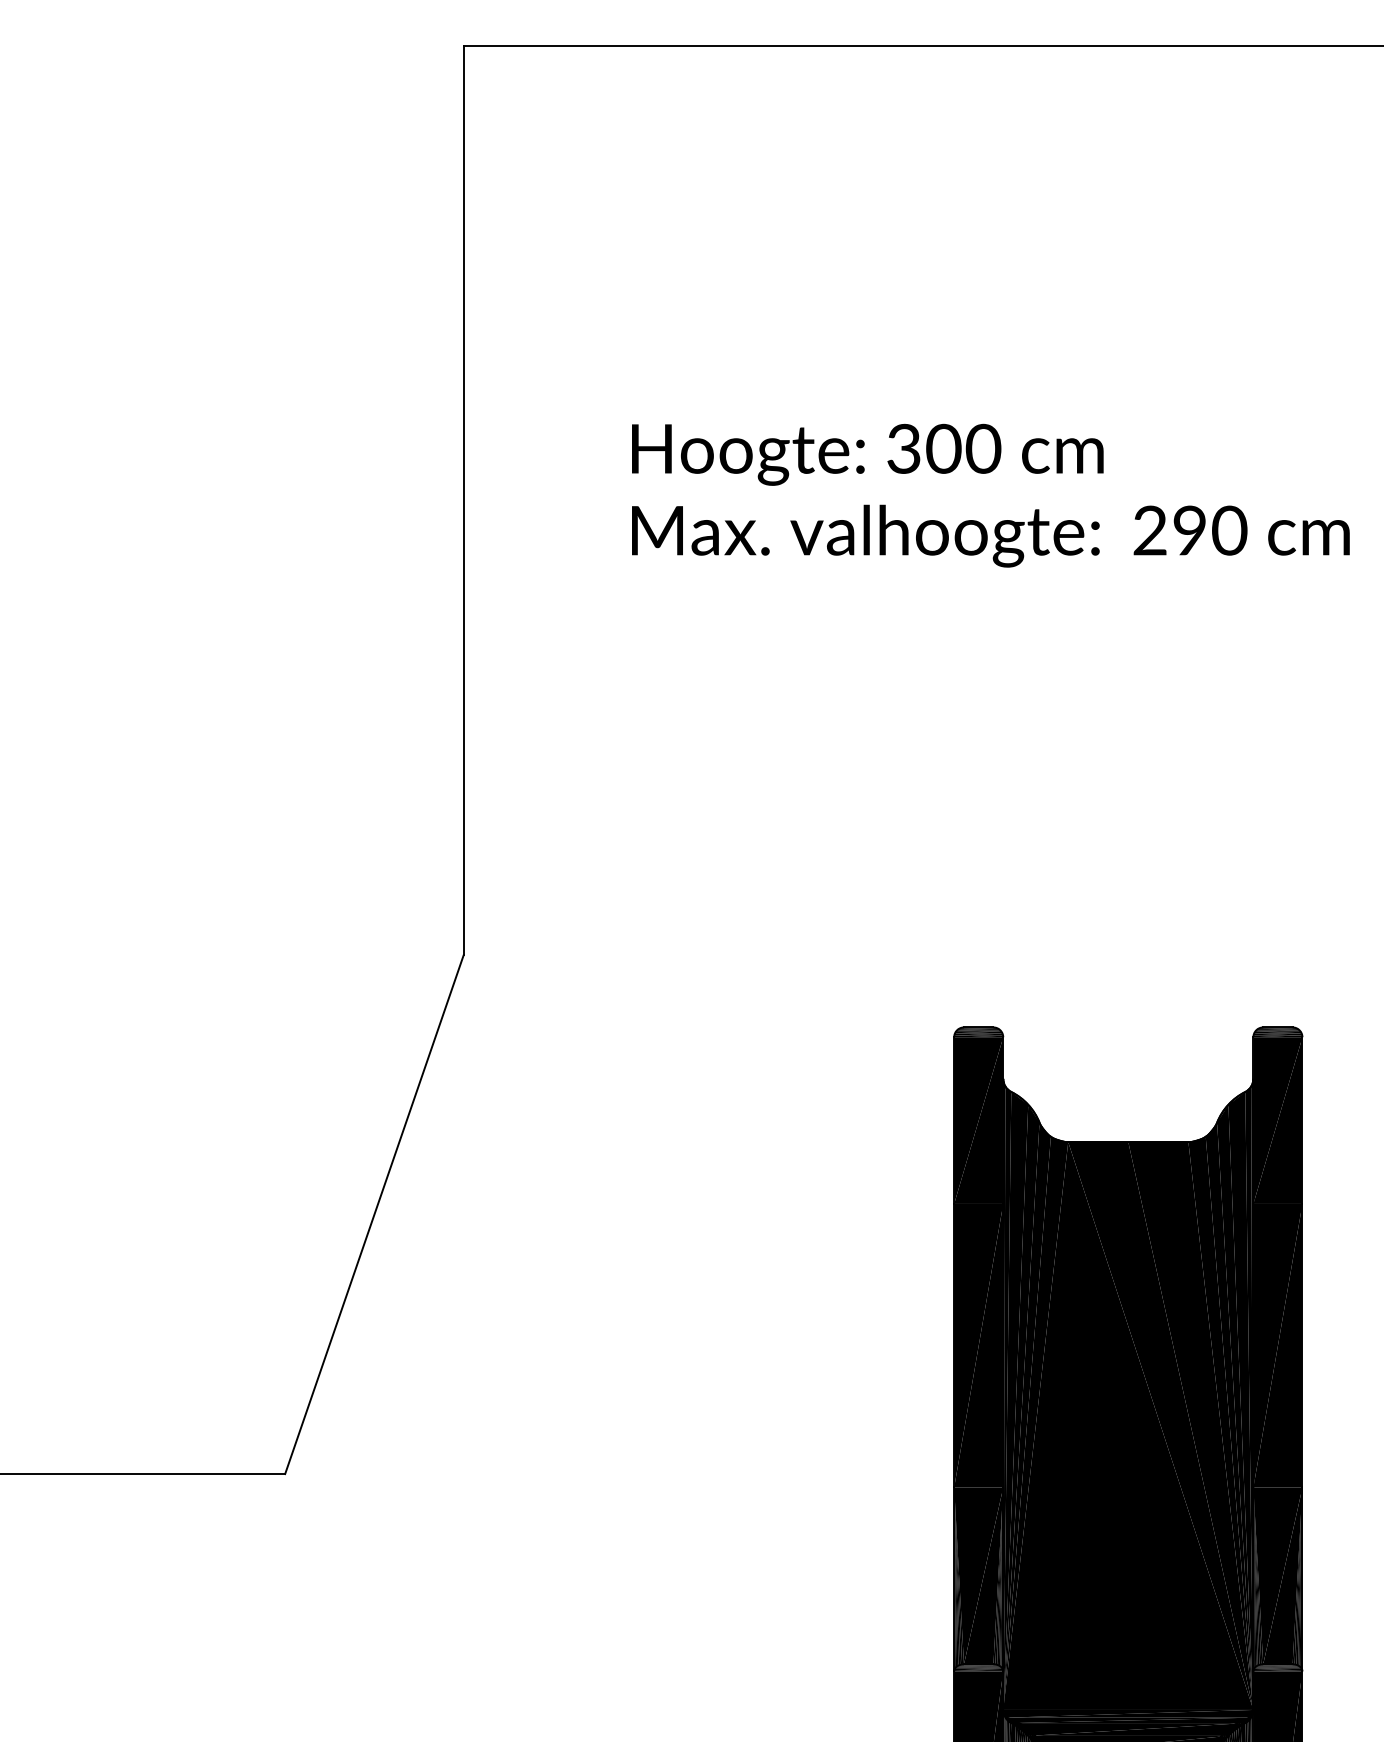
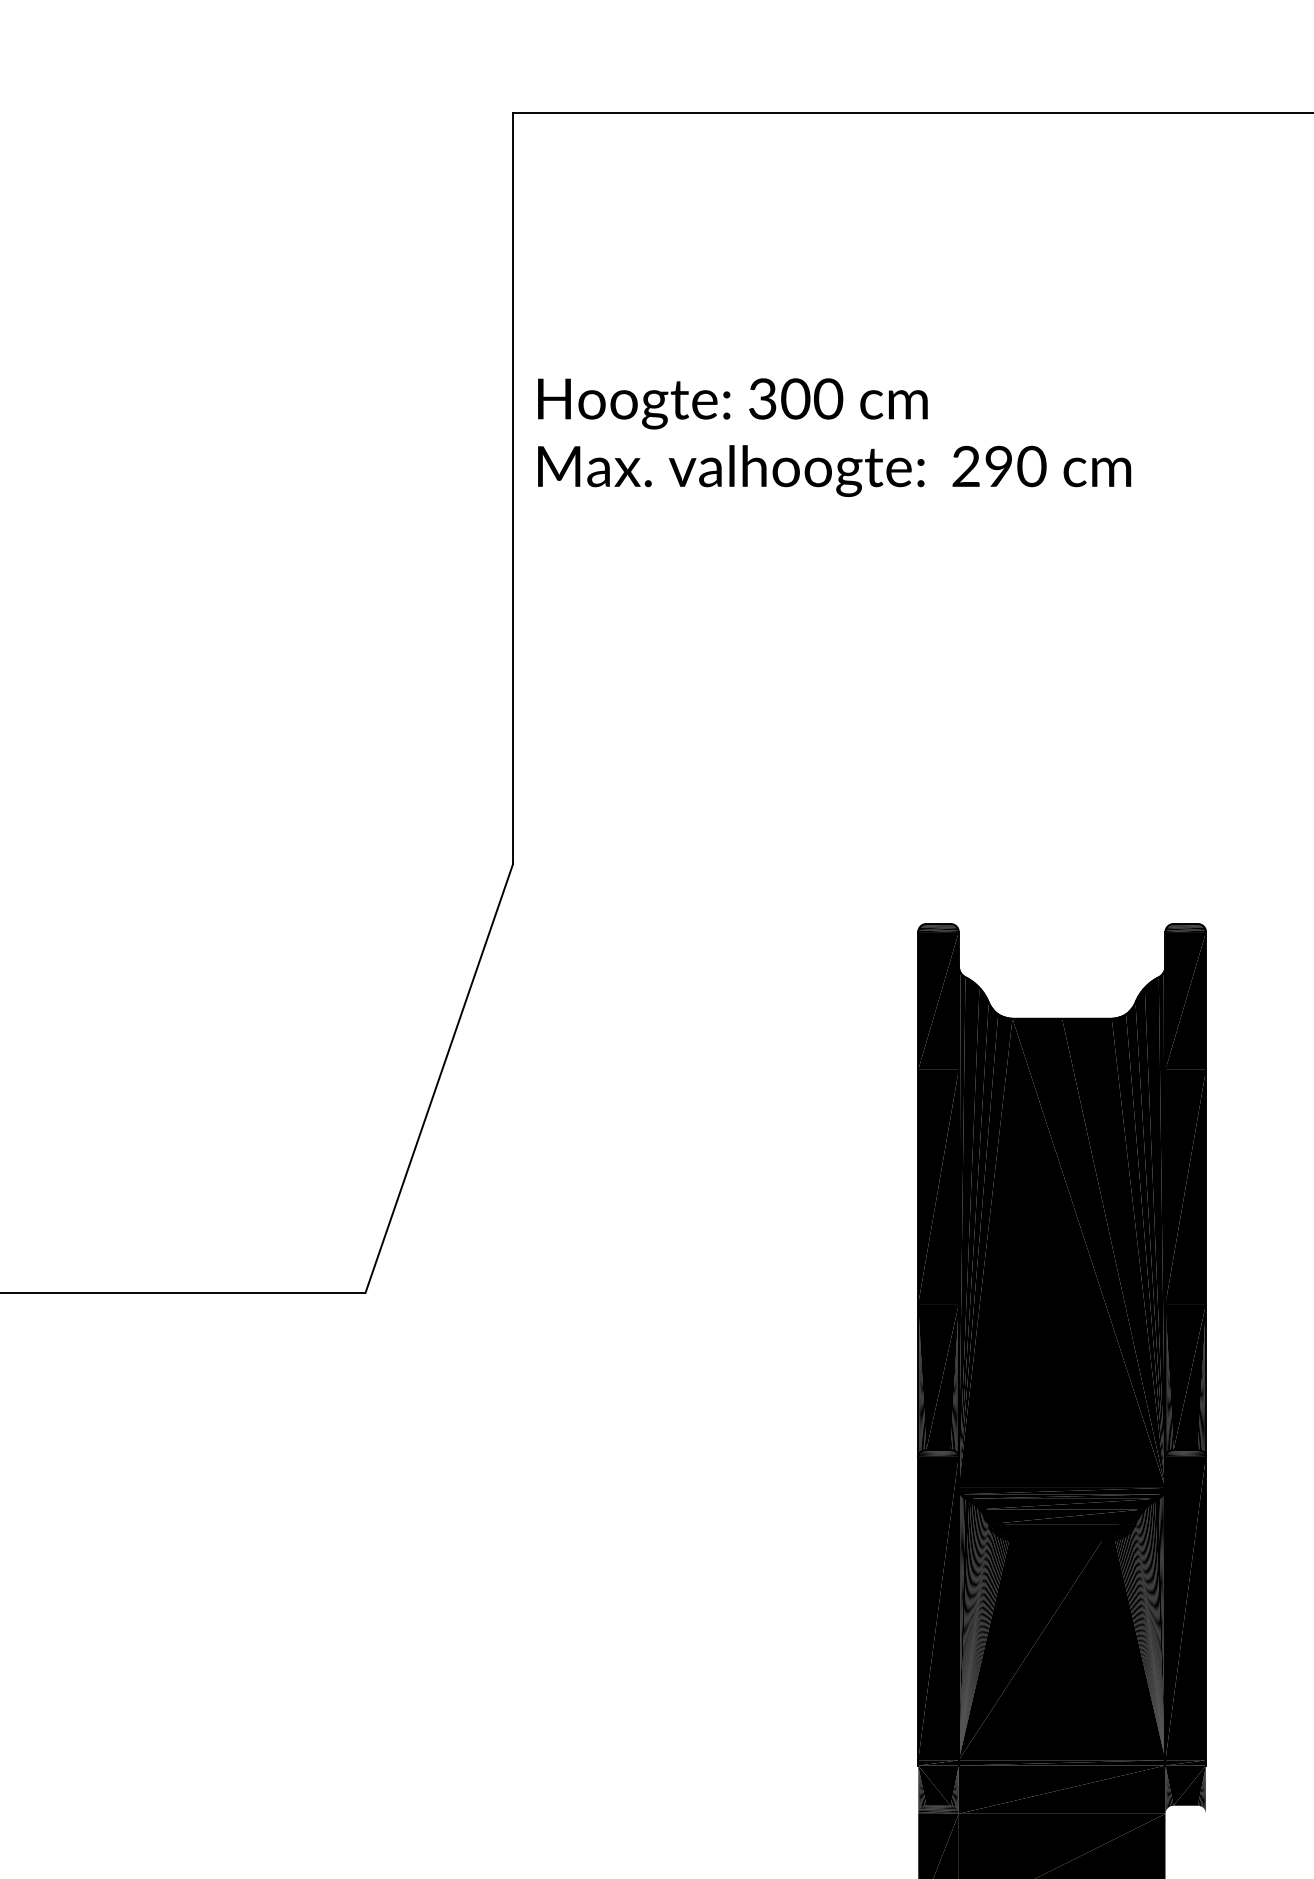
text: (990, 495) -> (834, 437), moved

